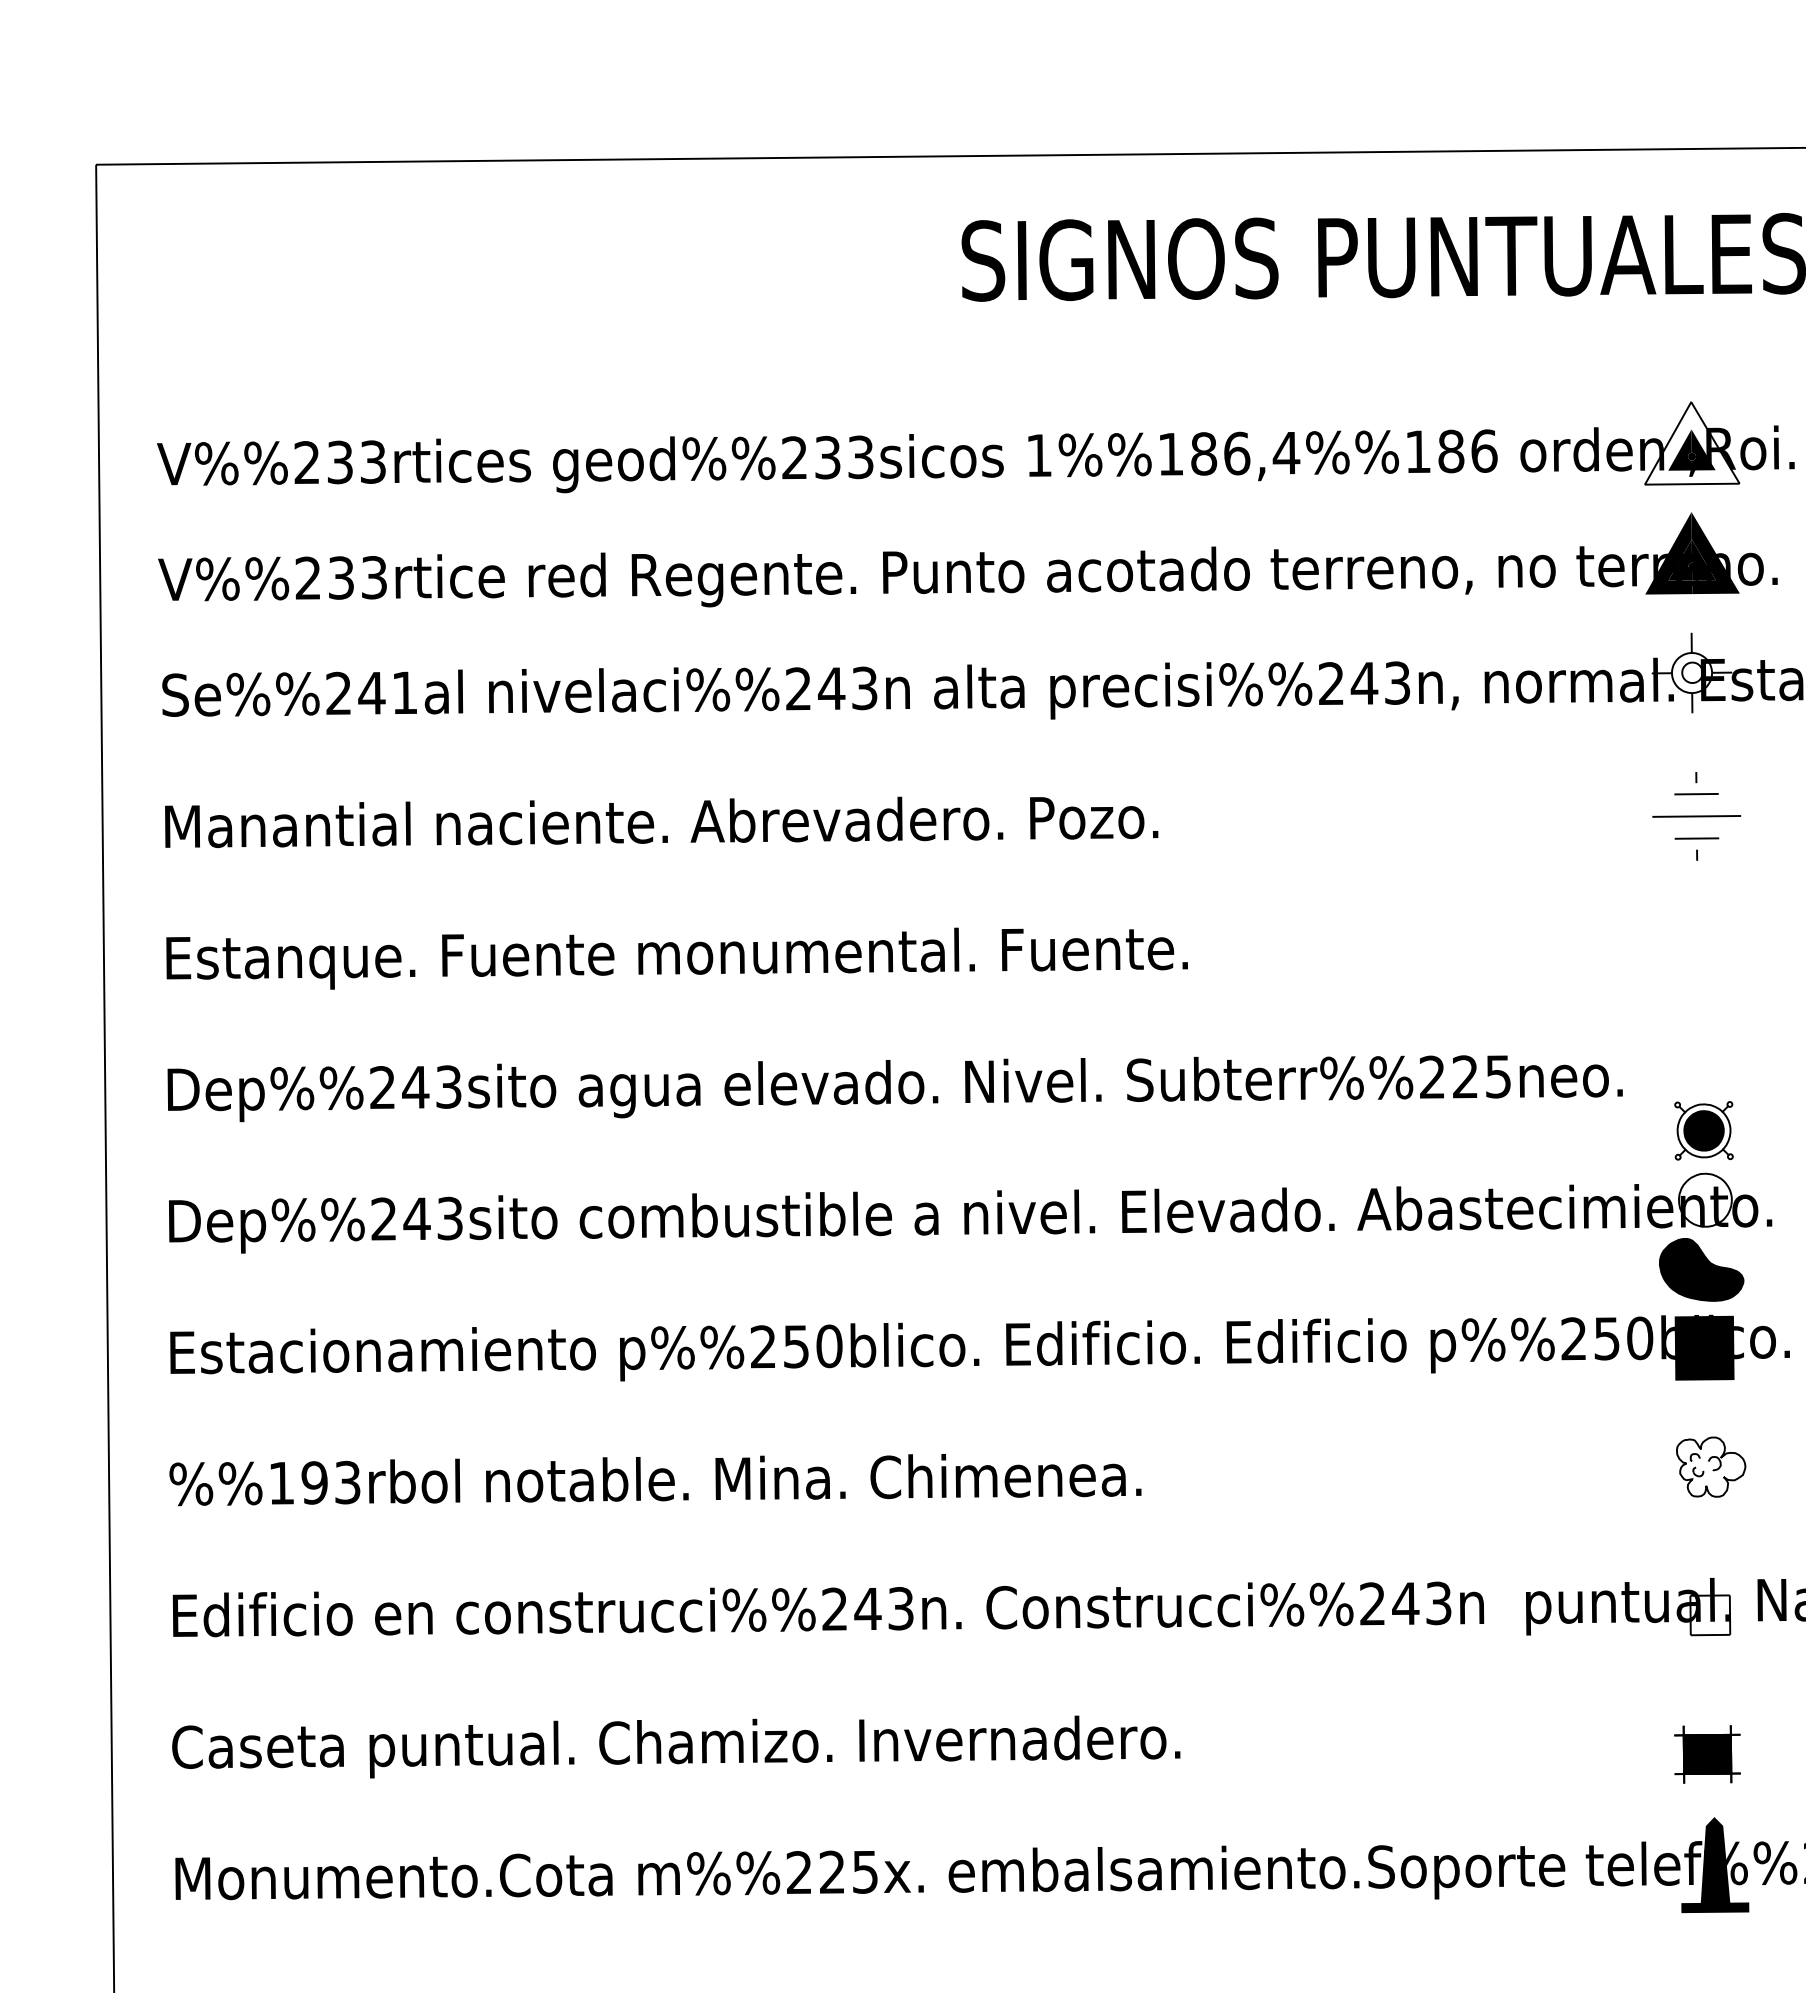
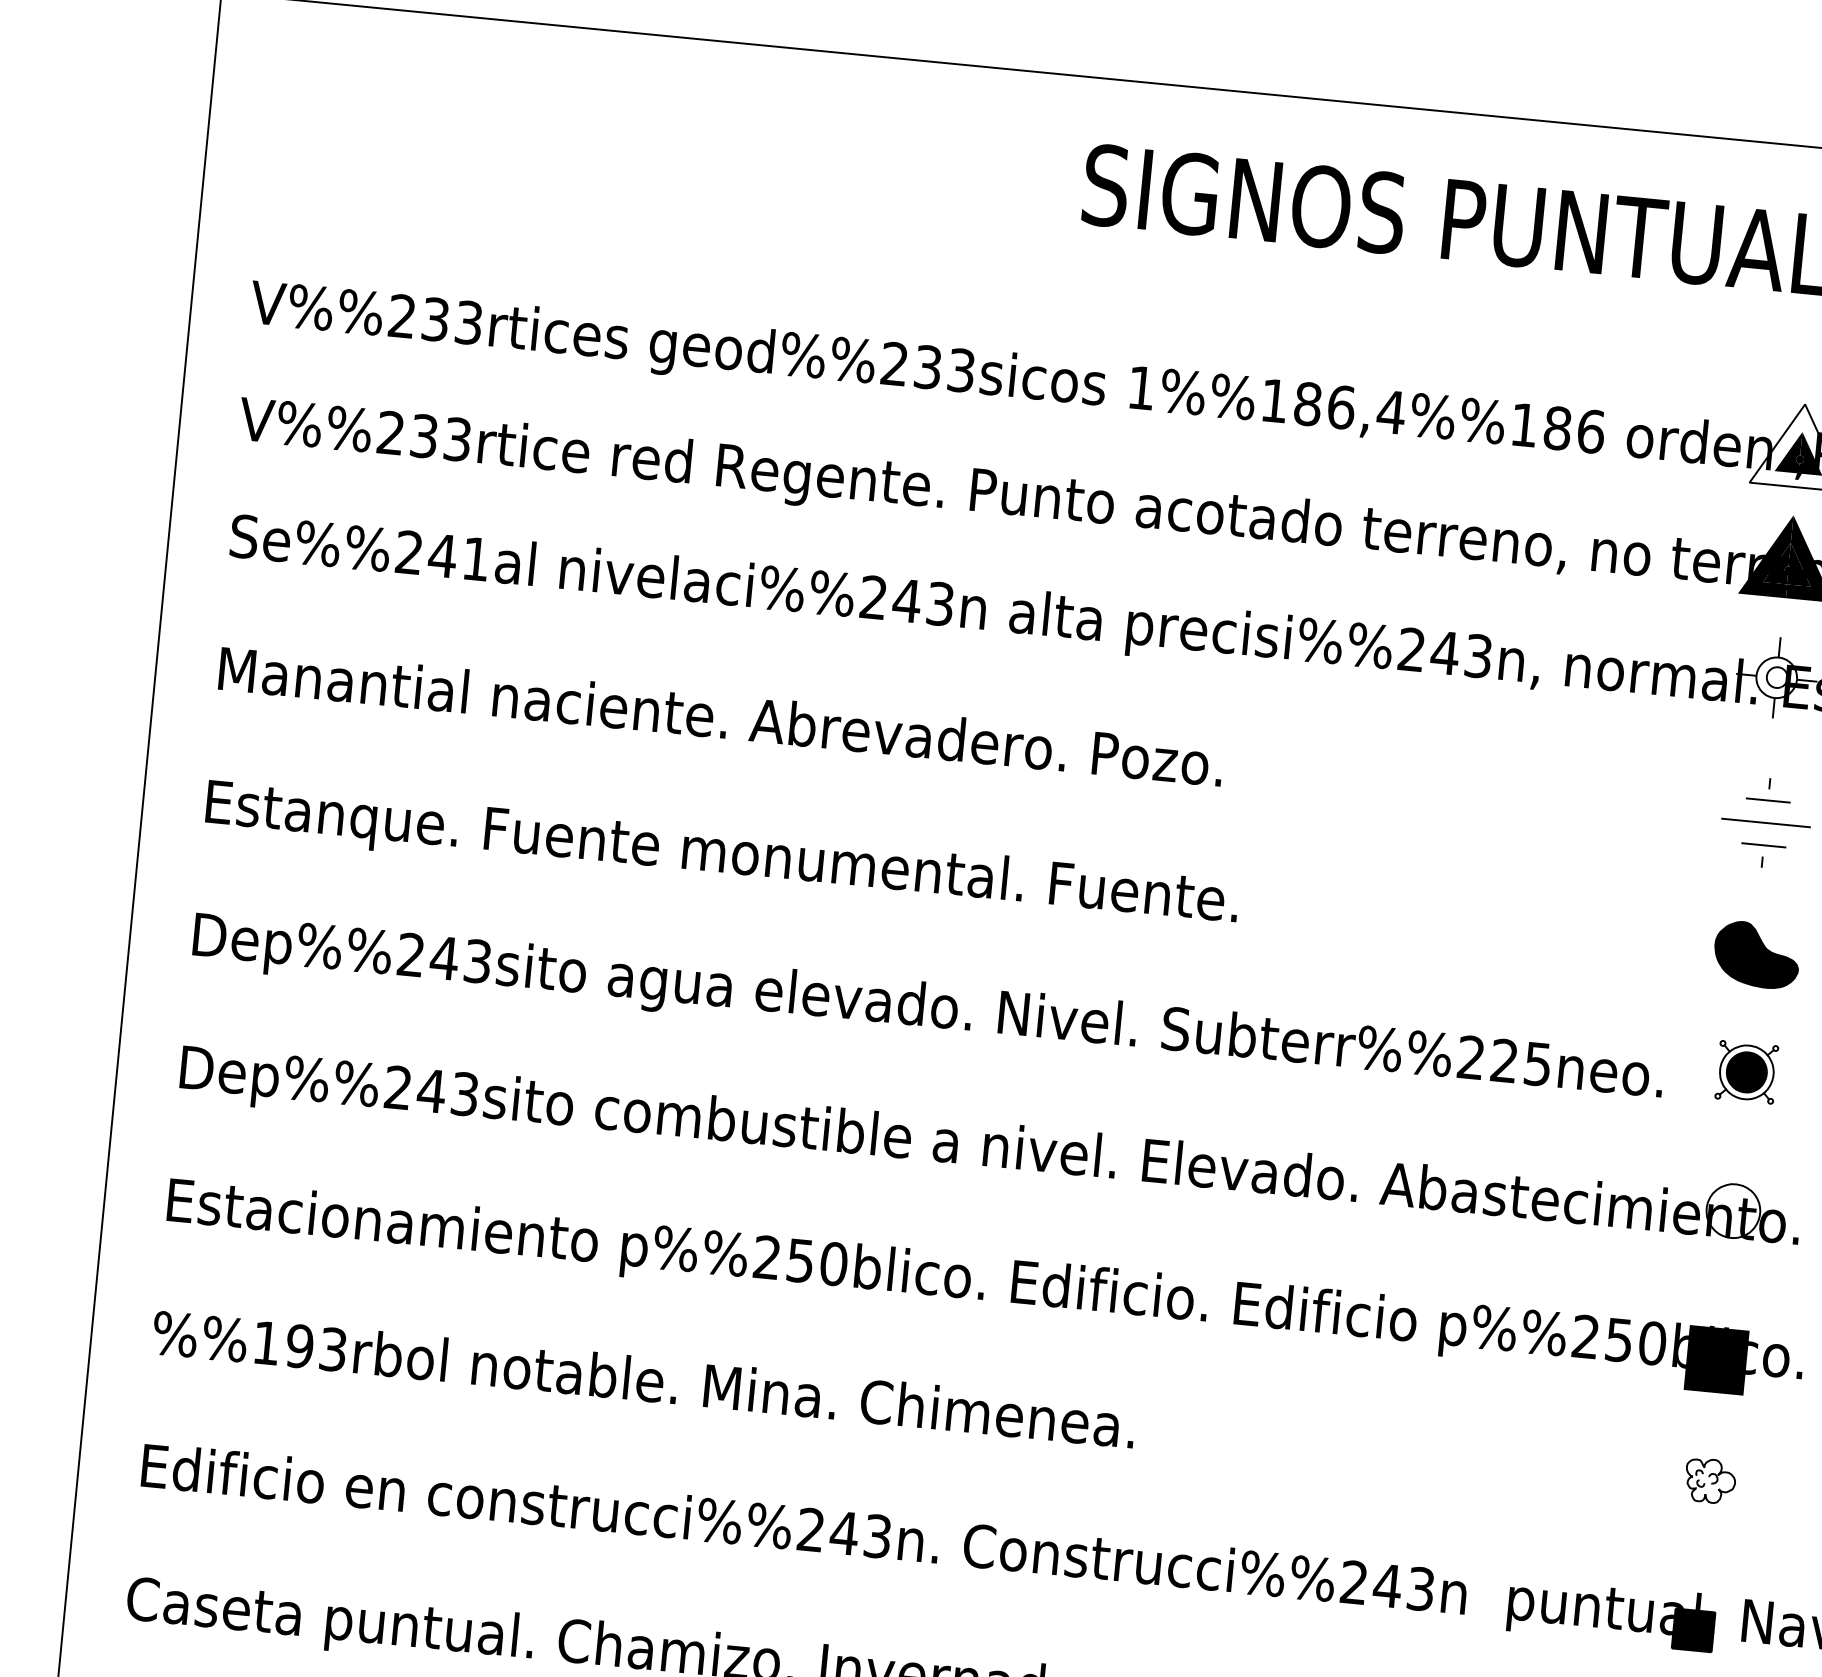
part: (1703, 1130) -> (1746, 1071), moved
part: (1701, 1269) -> (1756, 954), moved
part: (1710, 1467) -> (1709, 1481), size x0.71
fill: (1710, 1615) -> (1693, 1630), added

